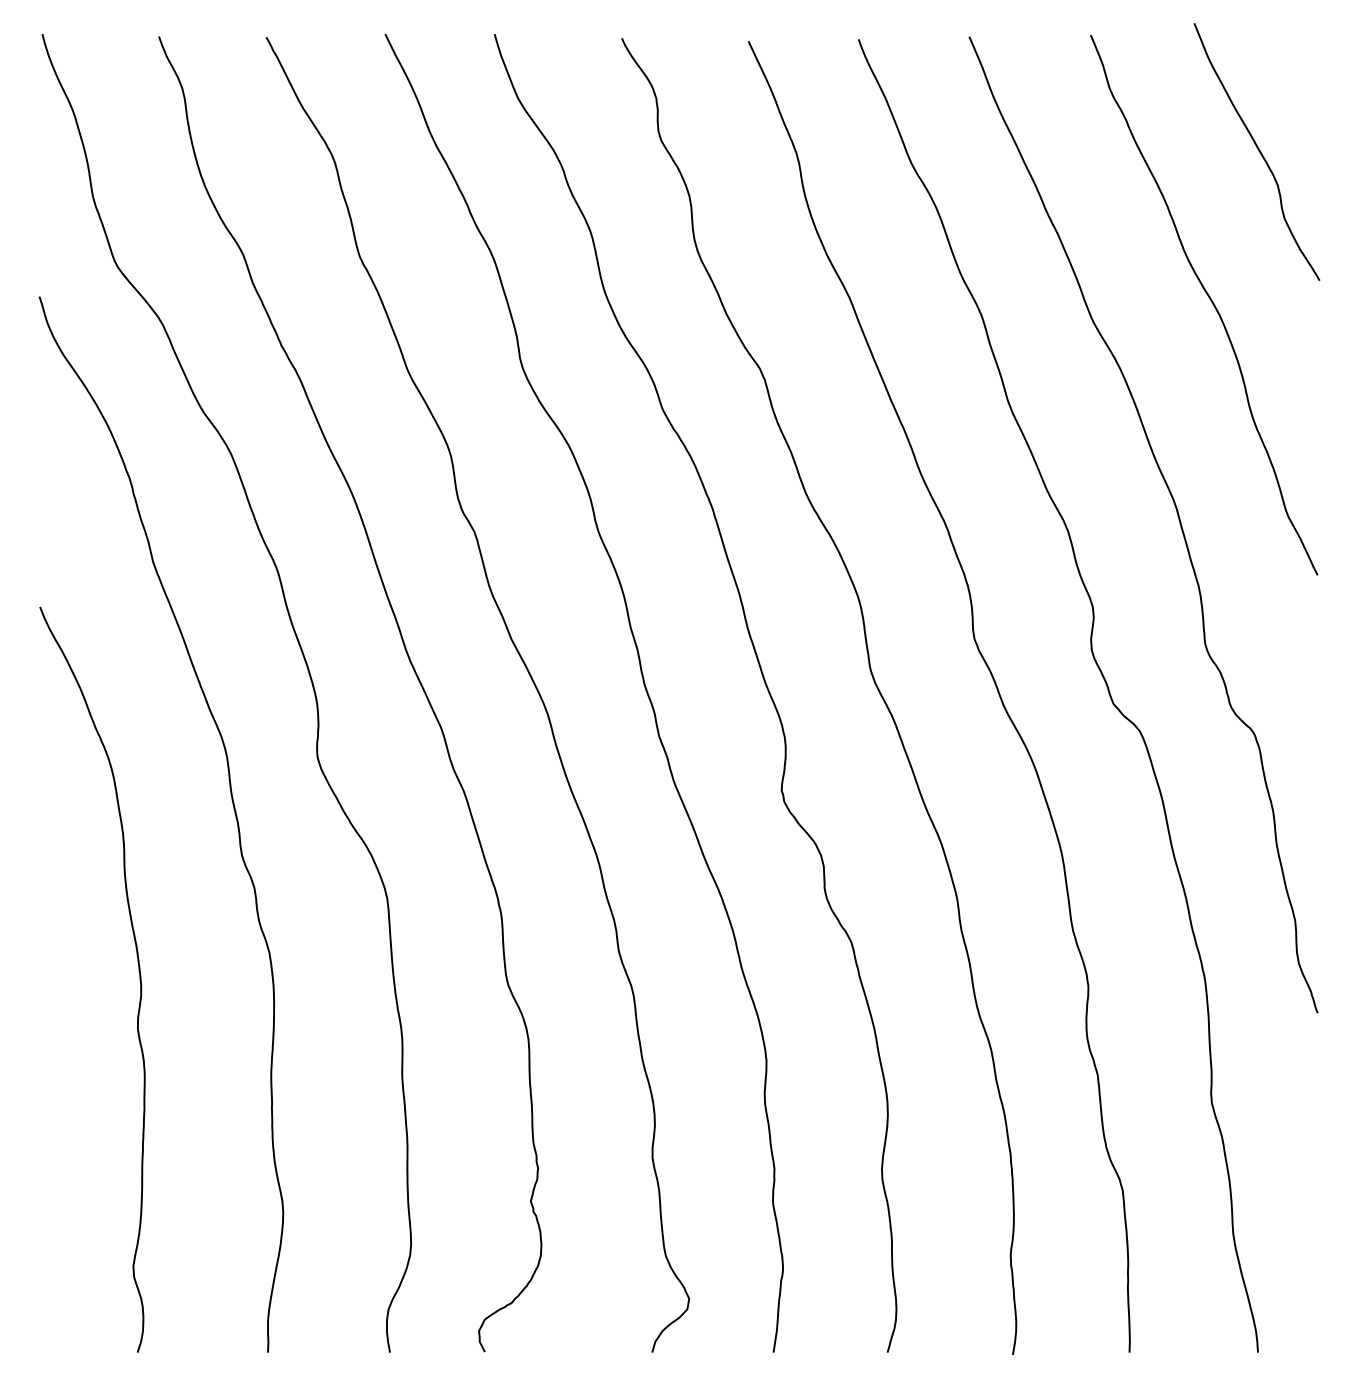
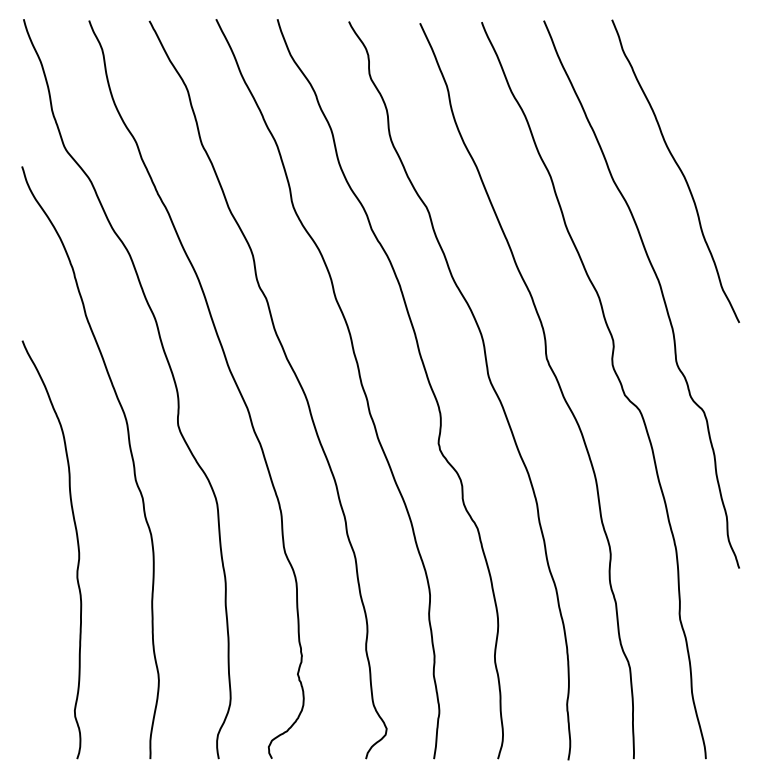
curve: (1257, 150) -> (705, 84), removed

